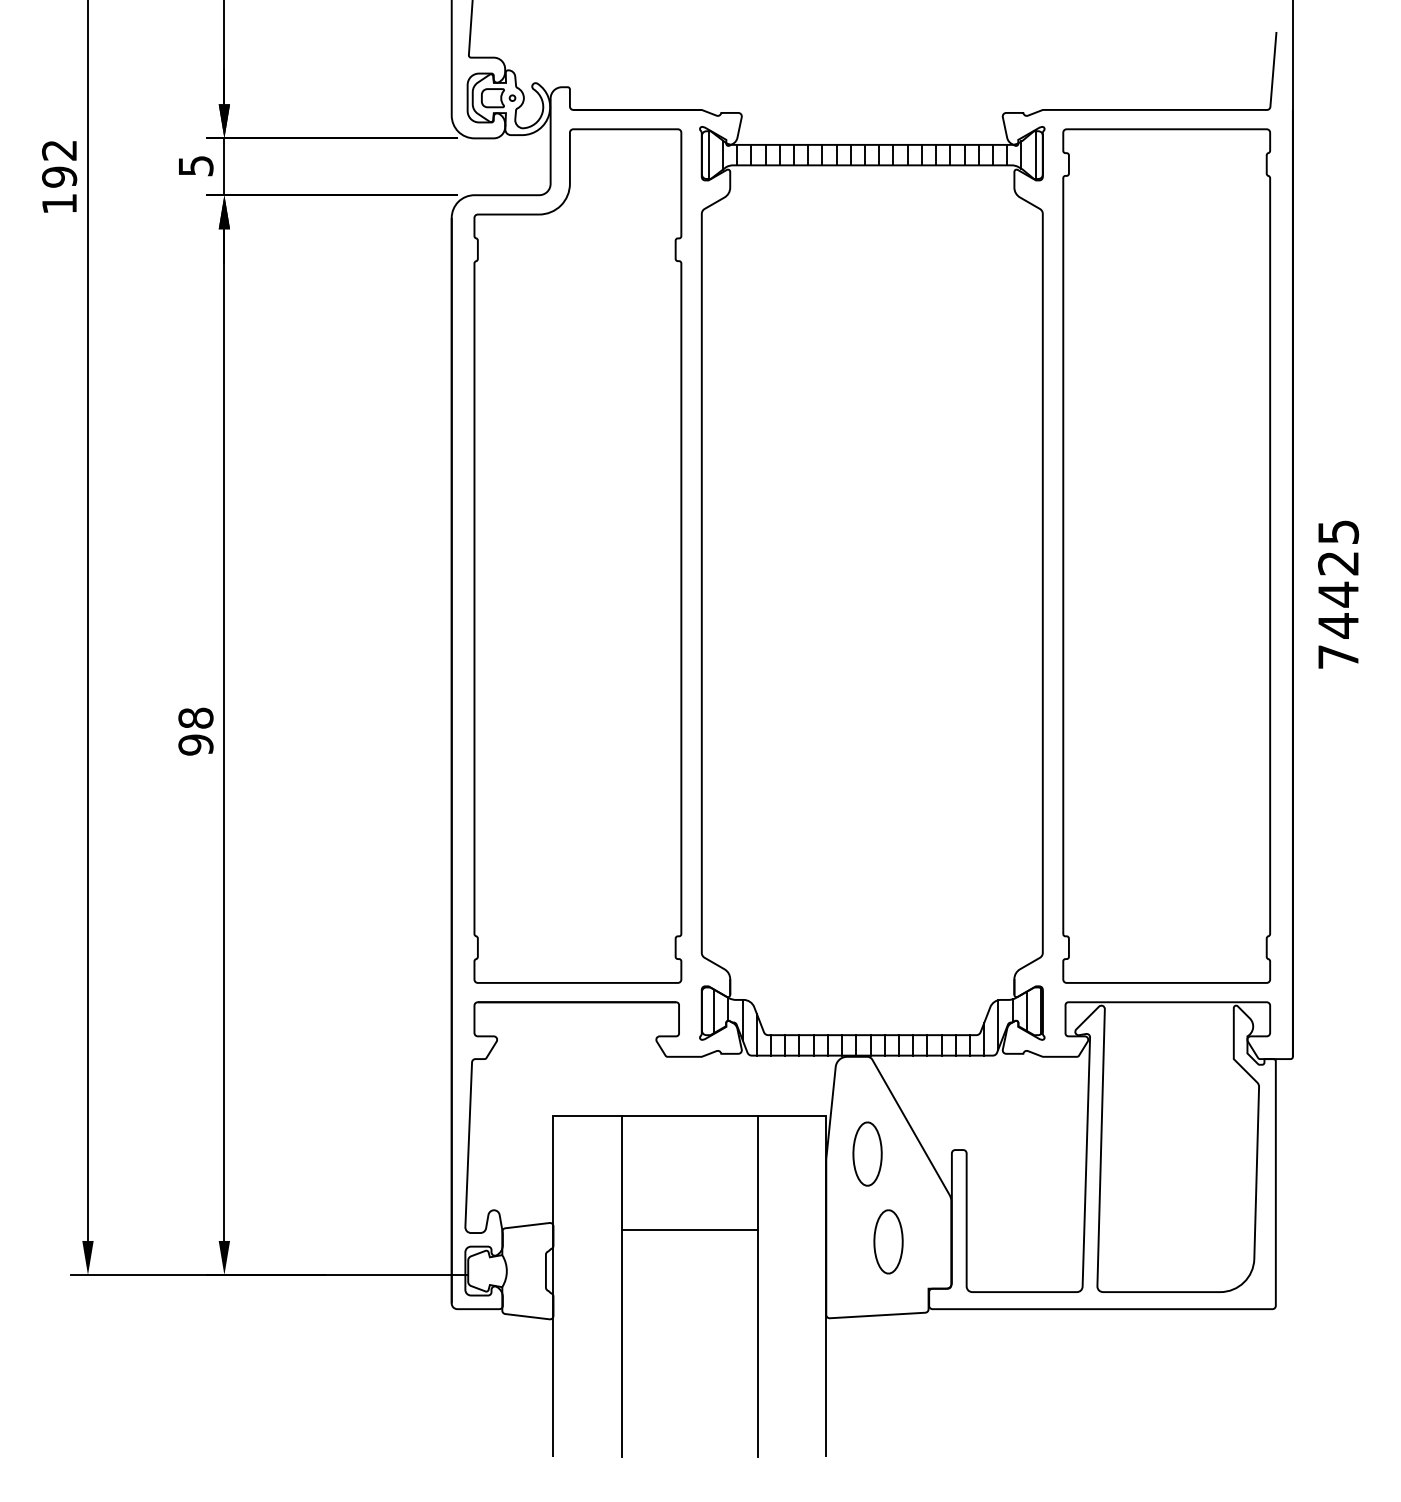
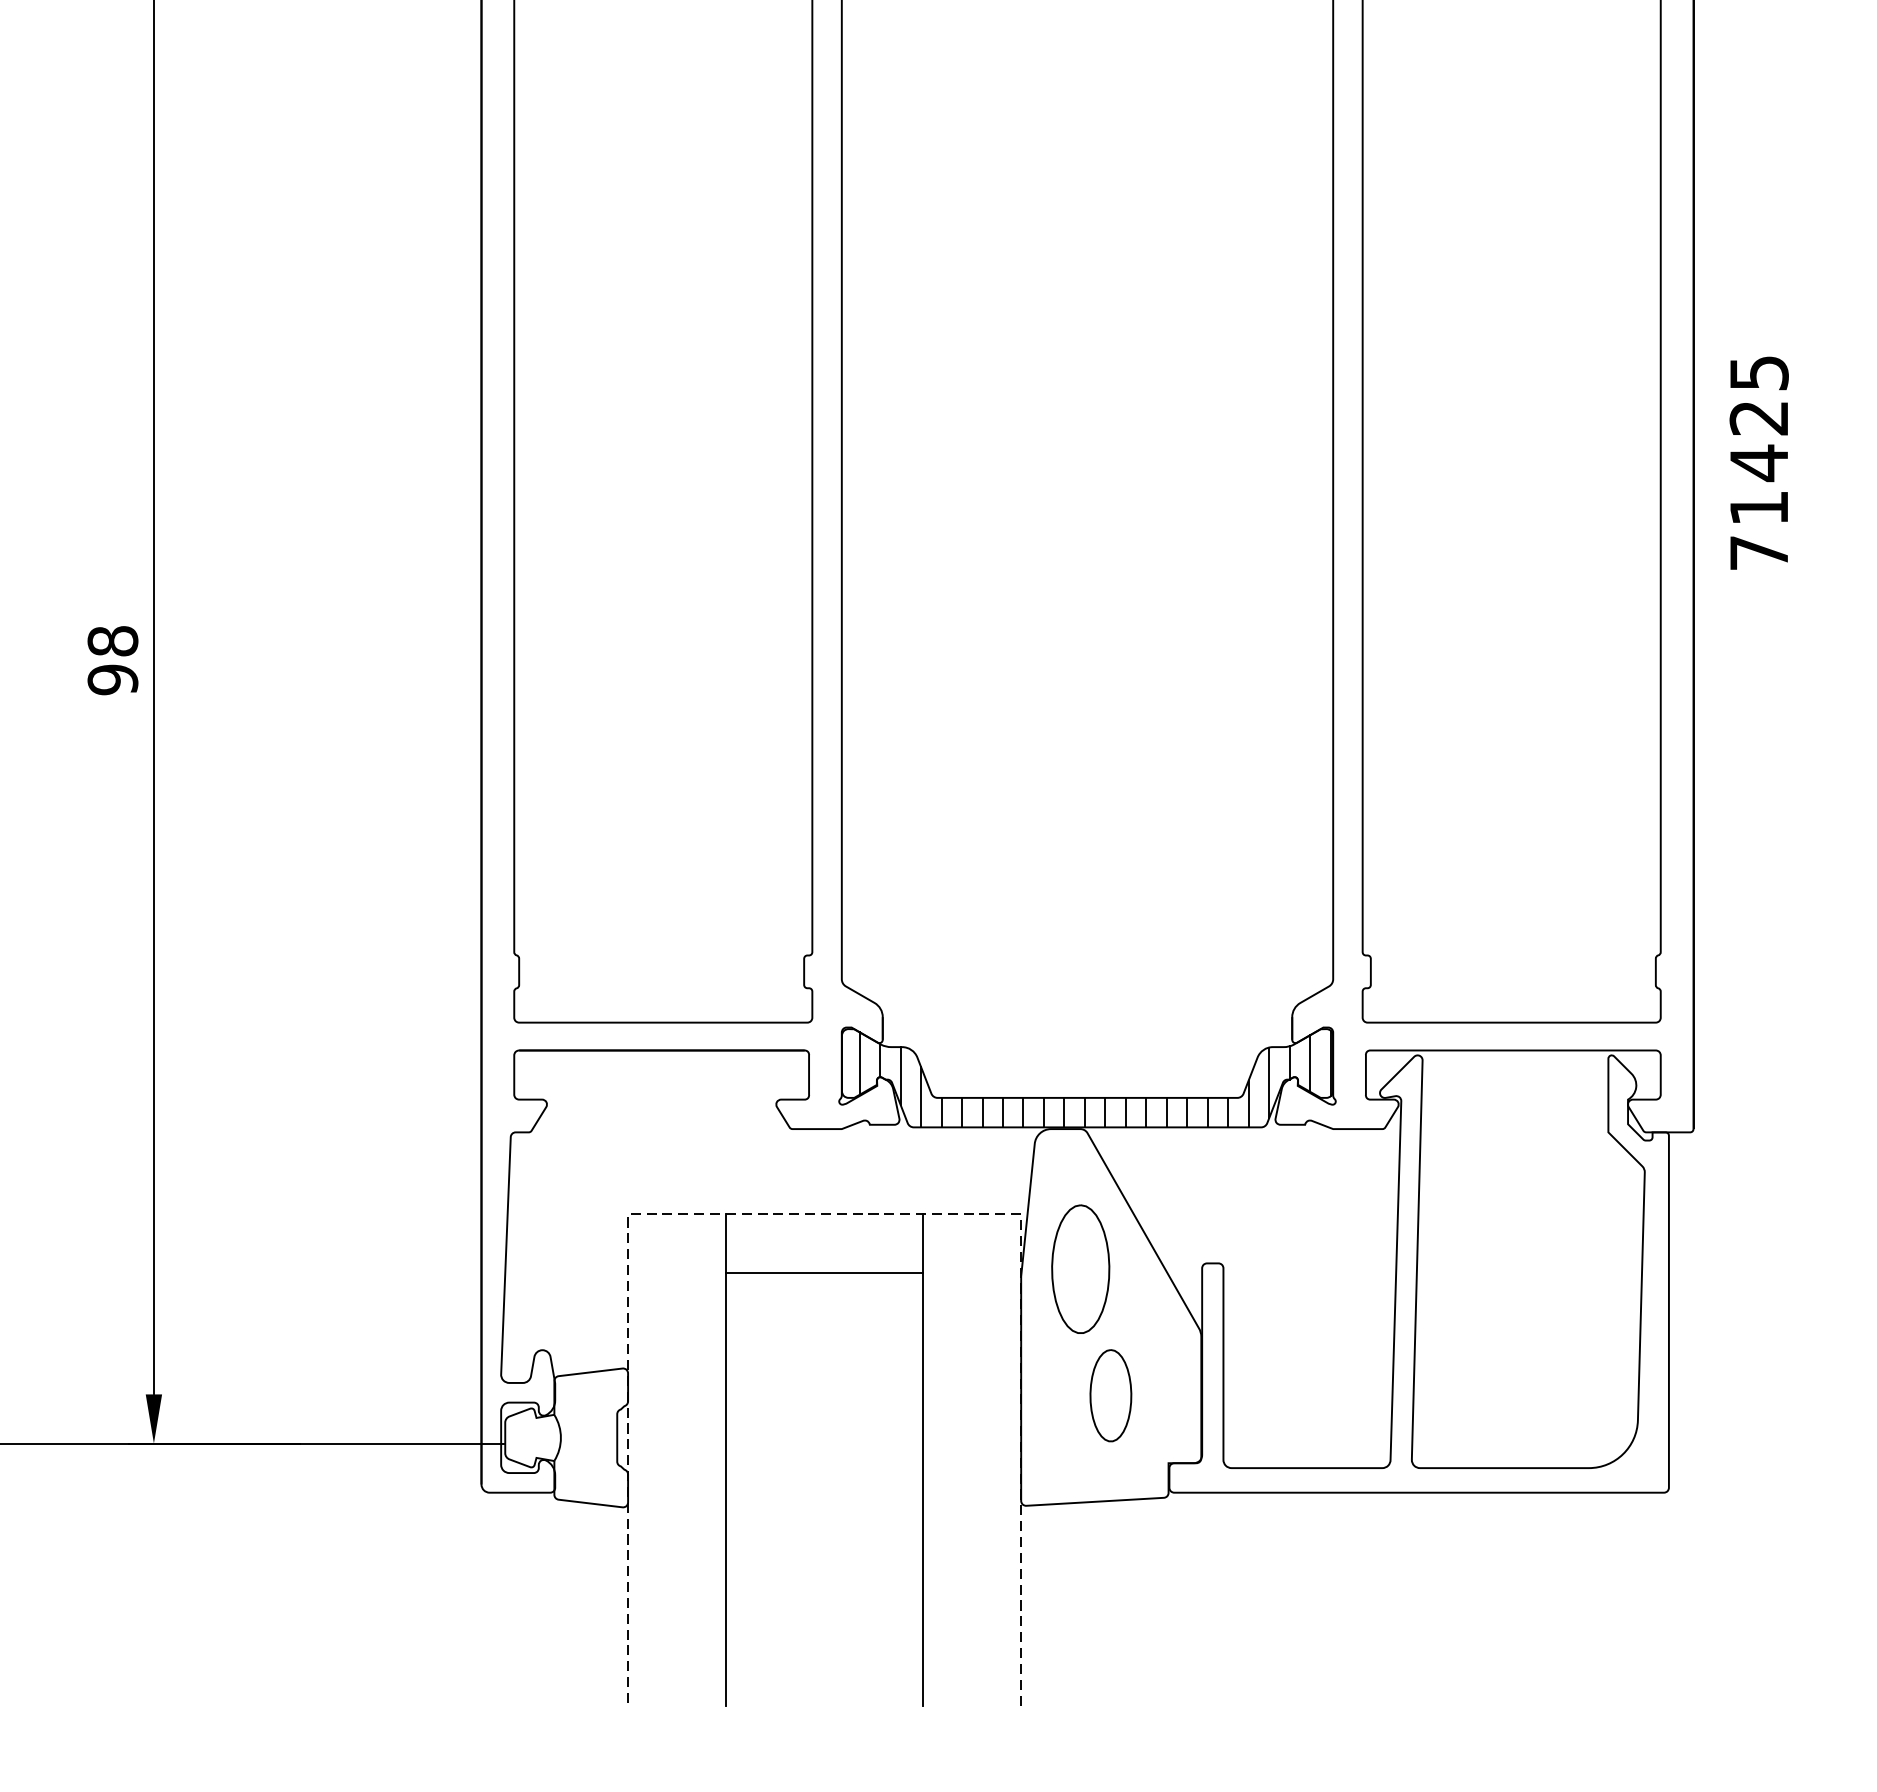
text: (1338, 625) -> (1759, 507), 74425 -> 71425
line: (689, 1115) -> (824, 1213), solid -> dashed
part: (867, 1153) -> (1080, 1268), size x1.4
line: (689, 1229) -> (824, 1272), moved

